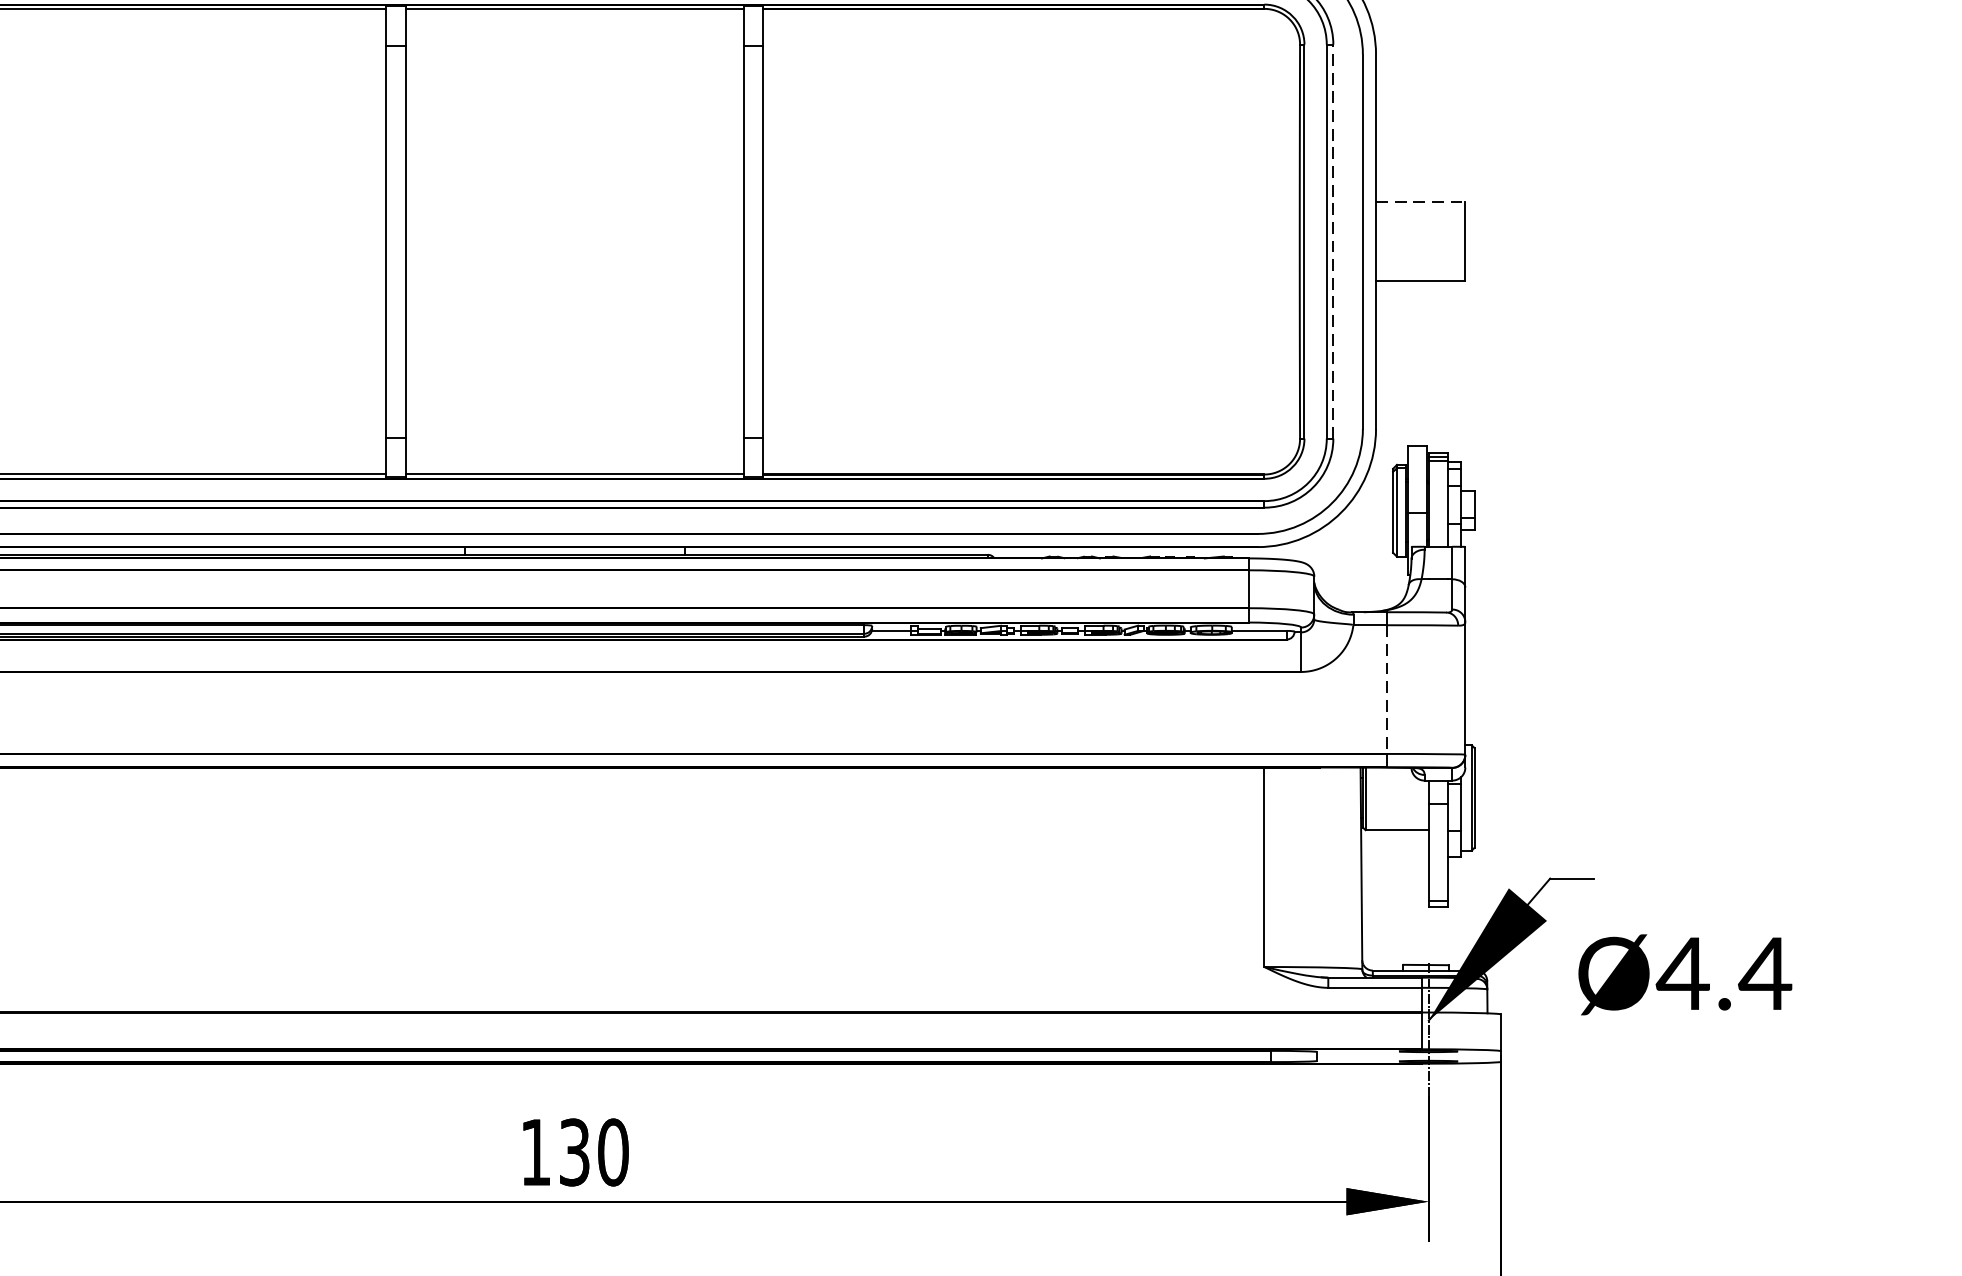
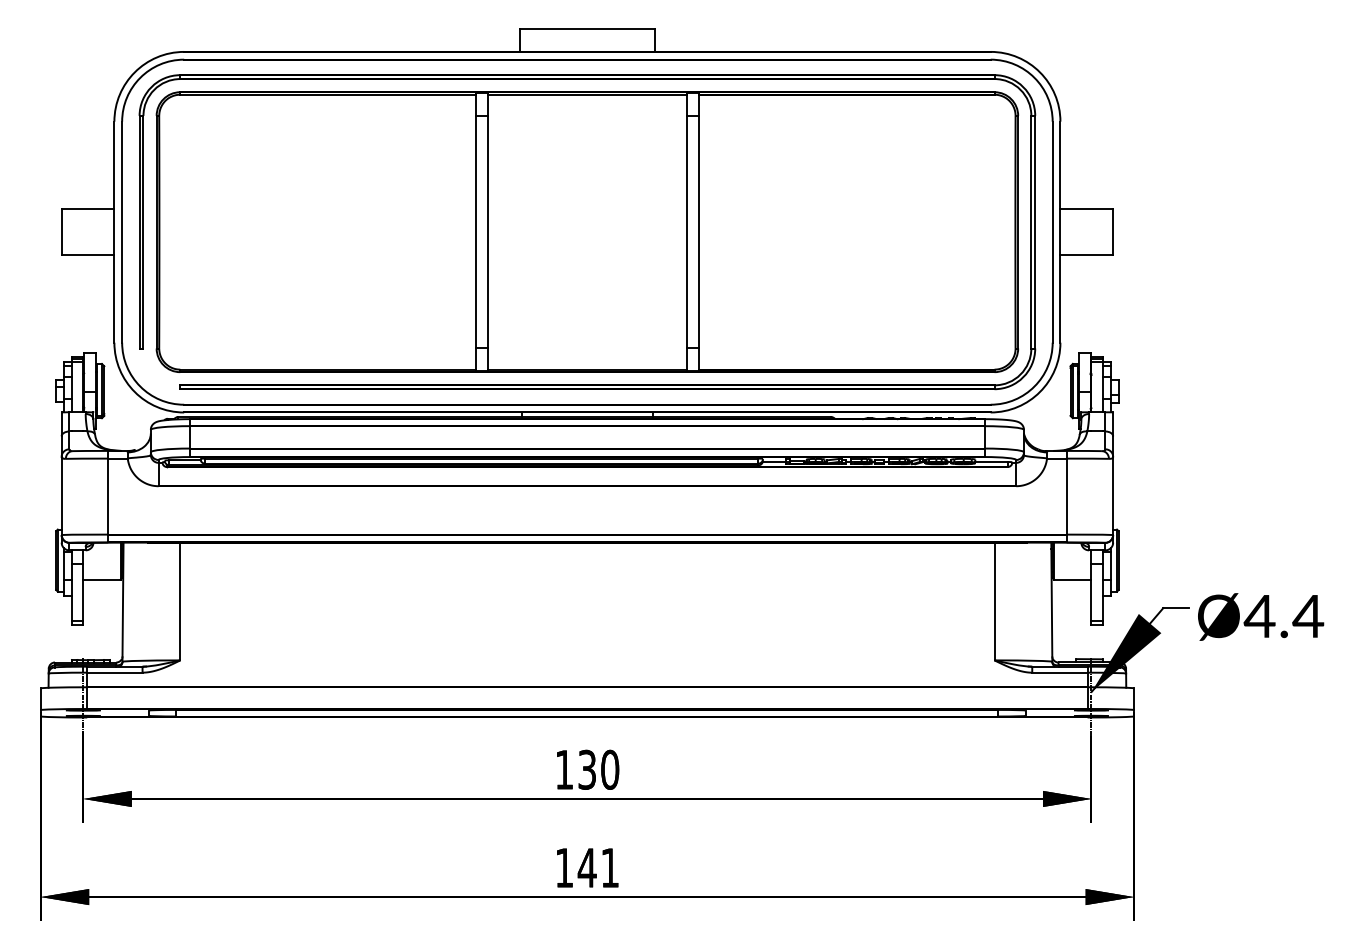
line: (1421, 201) -> (1087, 208), dashed -> solid
line: (1333, 240) -> (1035, 231), dashed -> solid
line: (1386, 689) -> (1066, 496), dashed -> solid
text: (1686, 973) -> (1261, 616), moved

